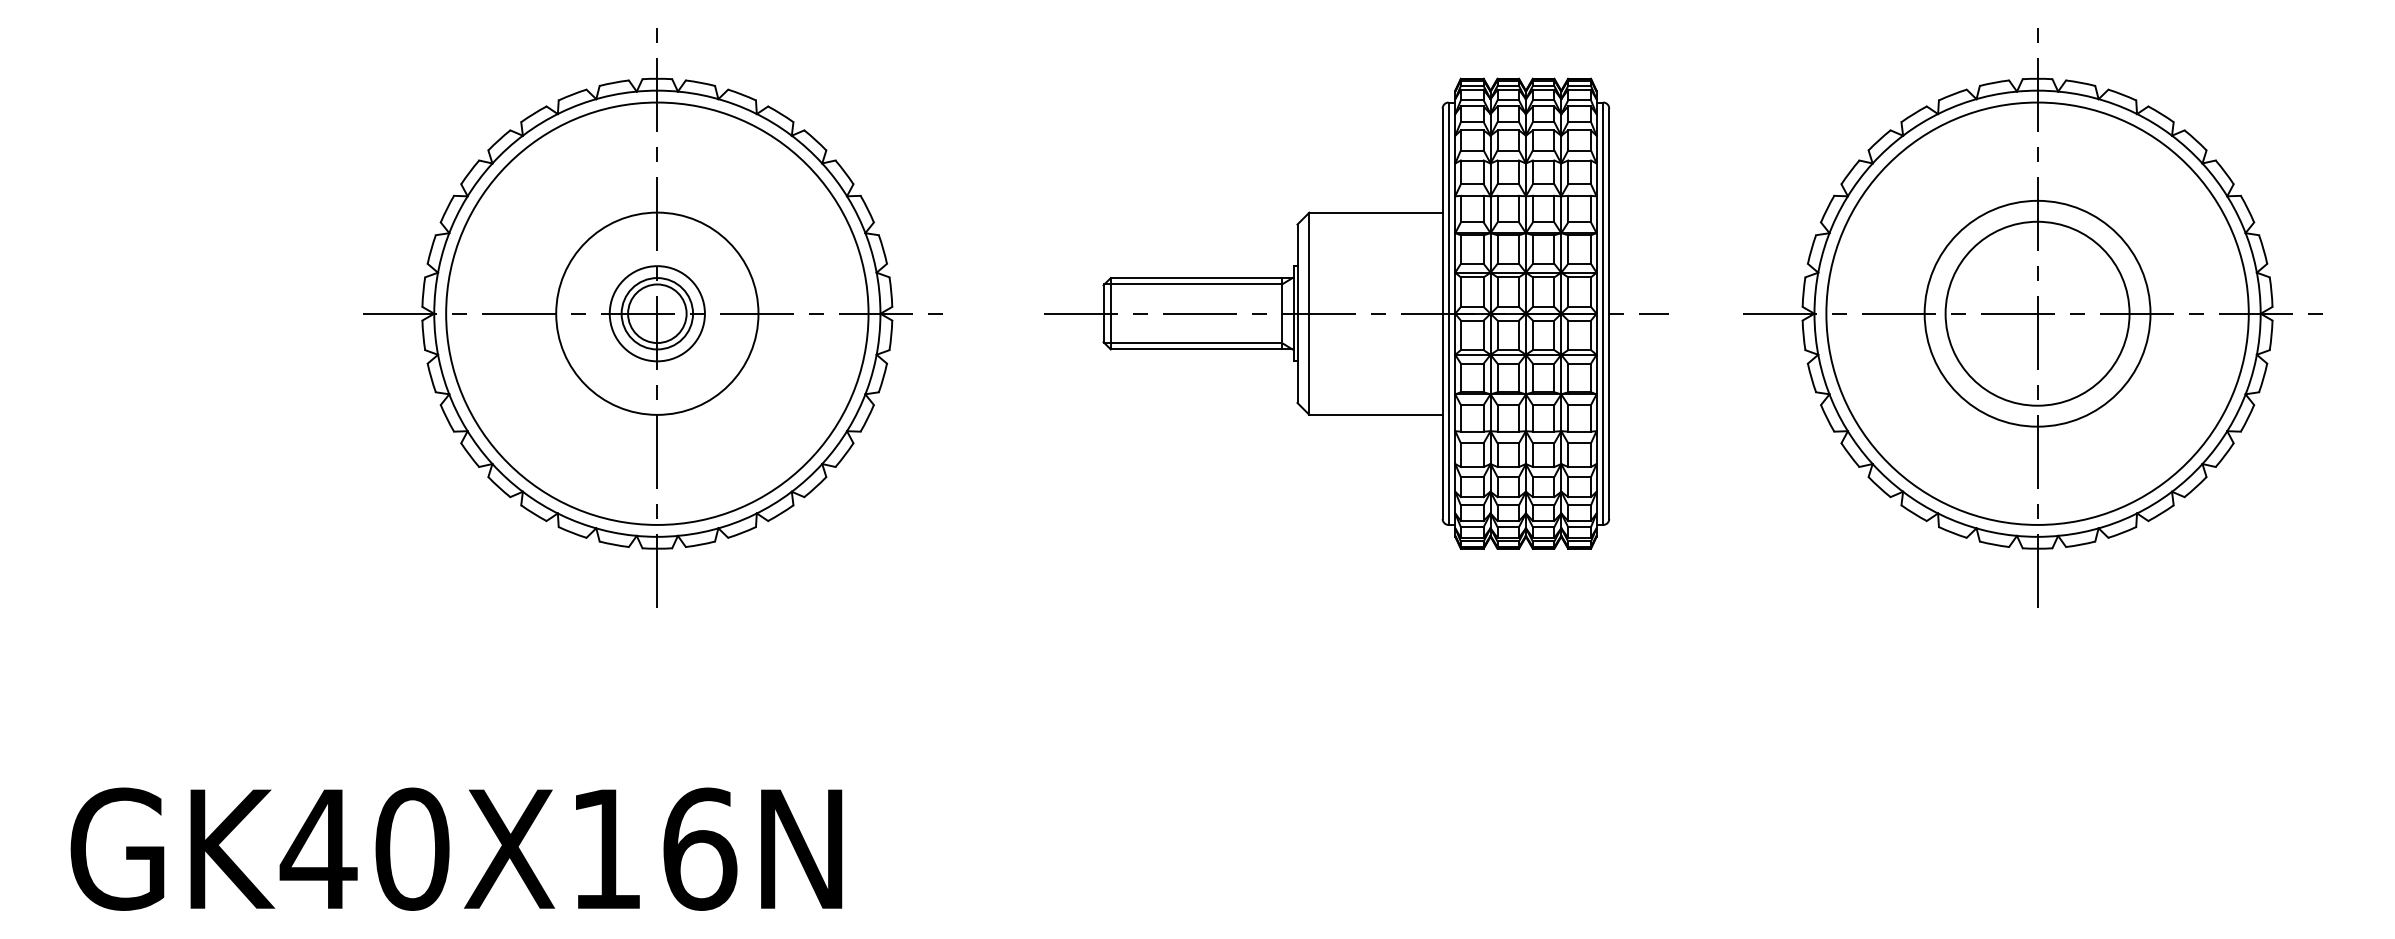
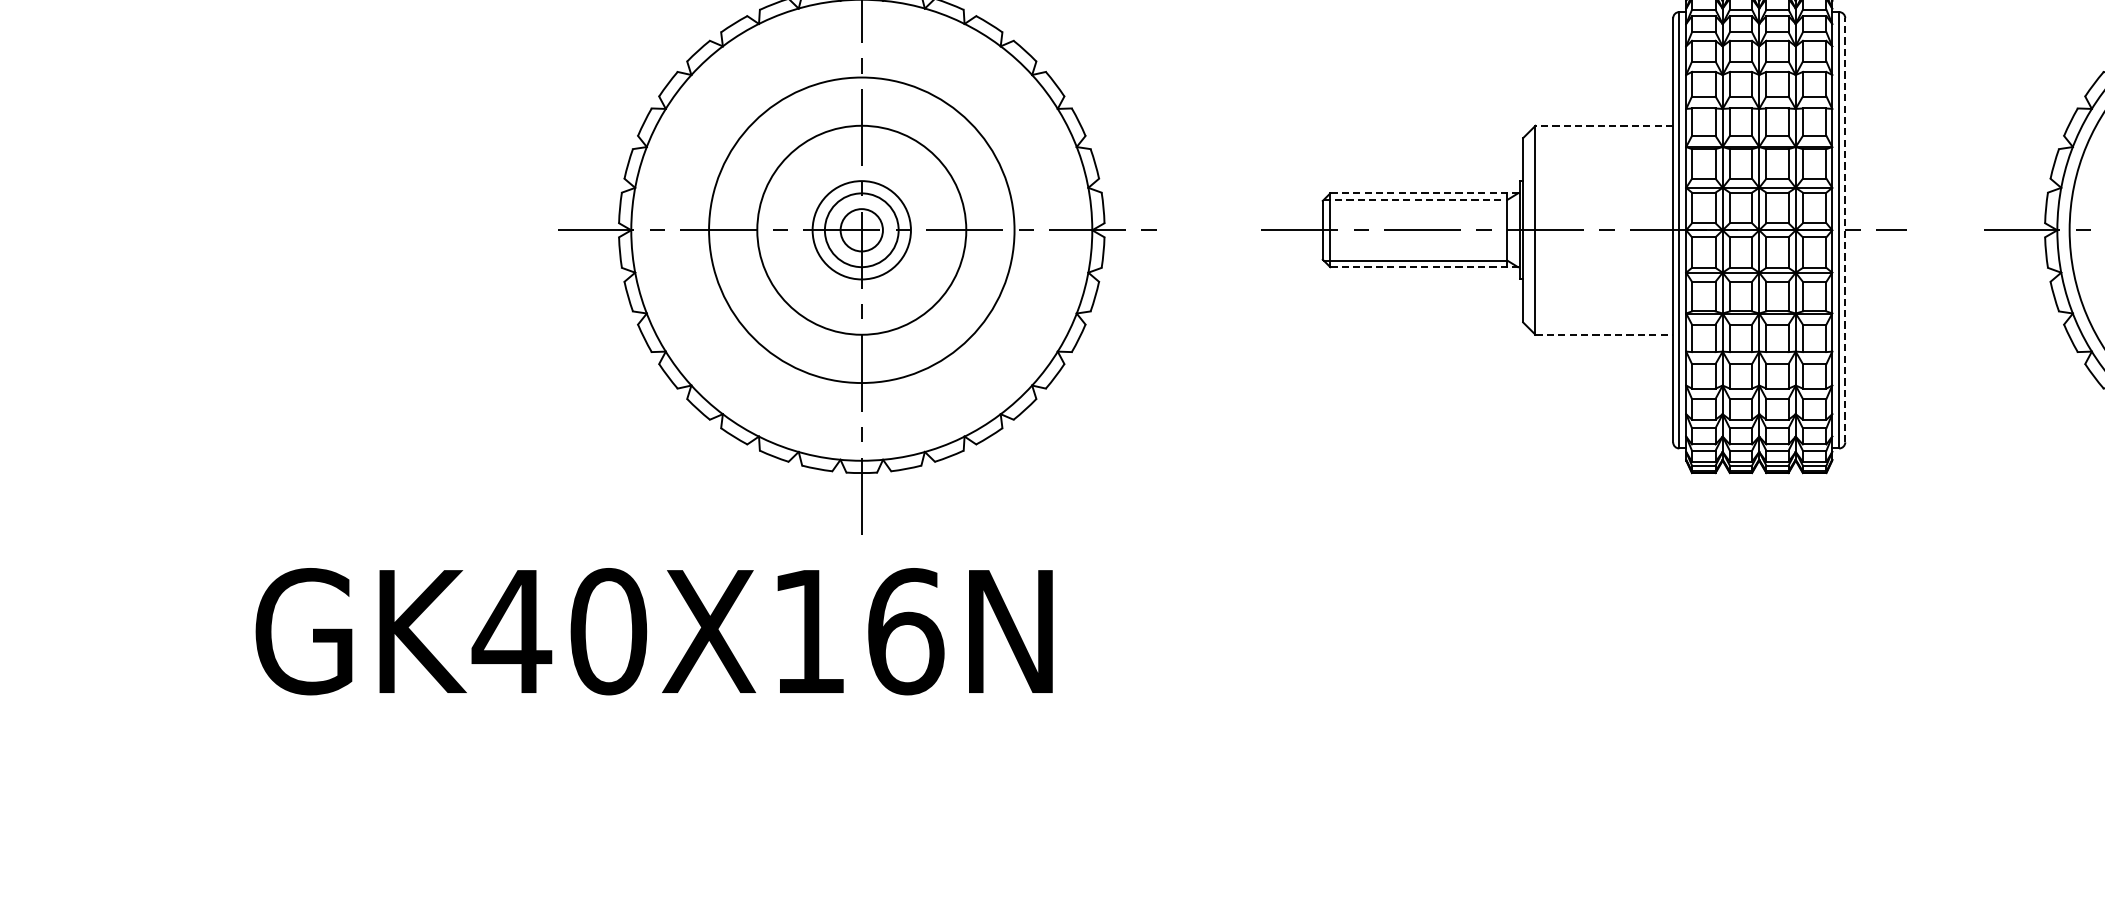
line: (1376, 212) -> (1604, 125), solid -> dashed
line: (1202, 278) -> (1425, 193), solid -> dashed
line: (1193, 284) -> (1415, 200), solid -> dashed
circle: (657, 313) -> (861, 230), size x0.7
circle: (657, 313) -> (861, 230), size x0.7
line: (1609, 313) -> (1845, 230), solid -> dashed
line: (1202, 349) -> (1425, 267), solid -> dashed
line: (1376, 414) -> (1604, 334), solid -> dashed
text: (456, 848) -> (654, 630), moved

